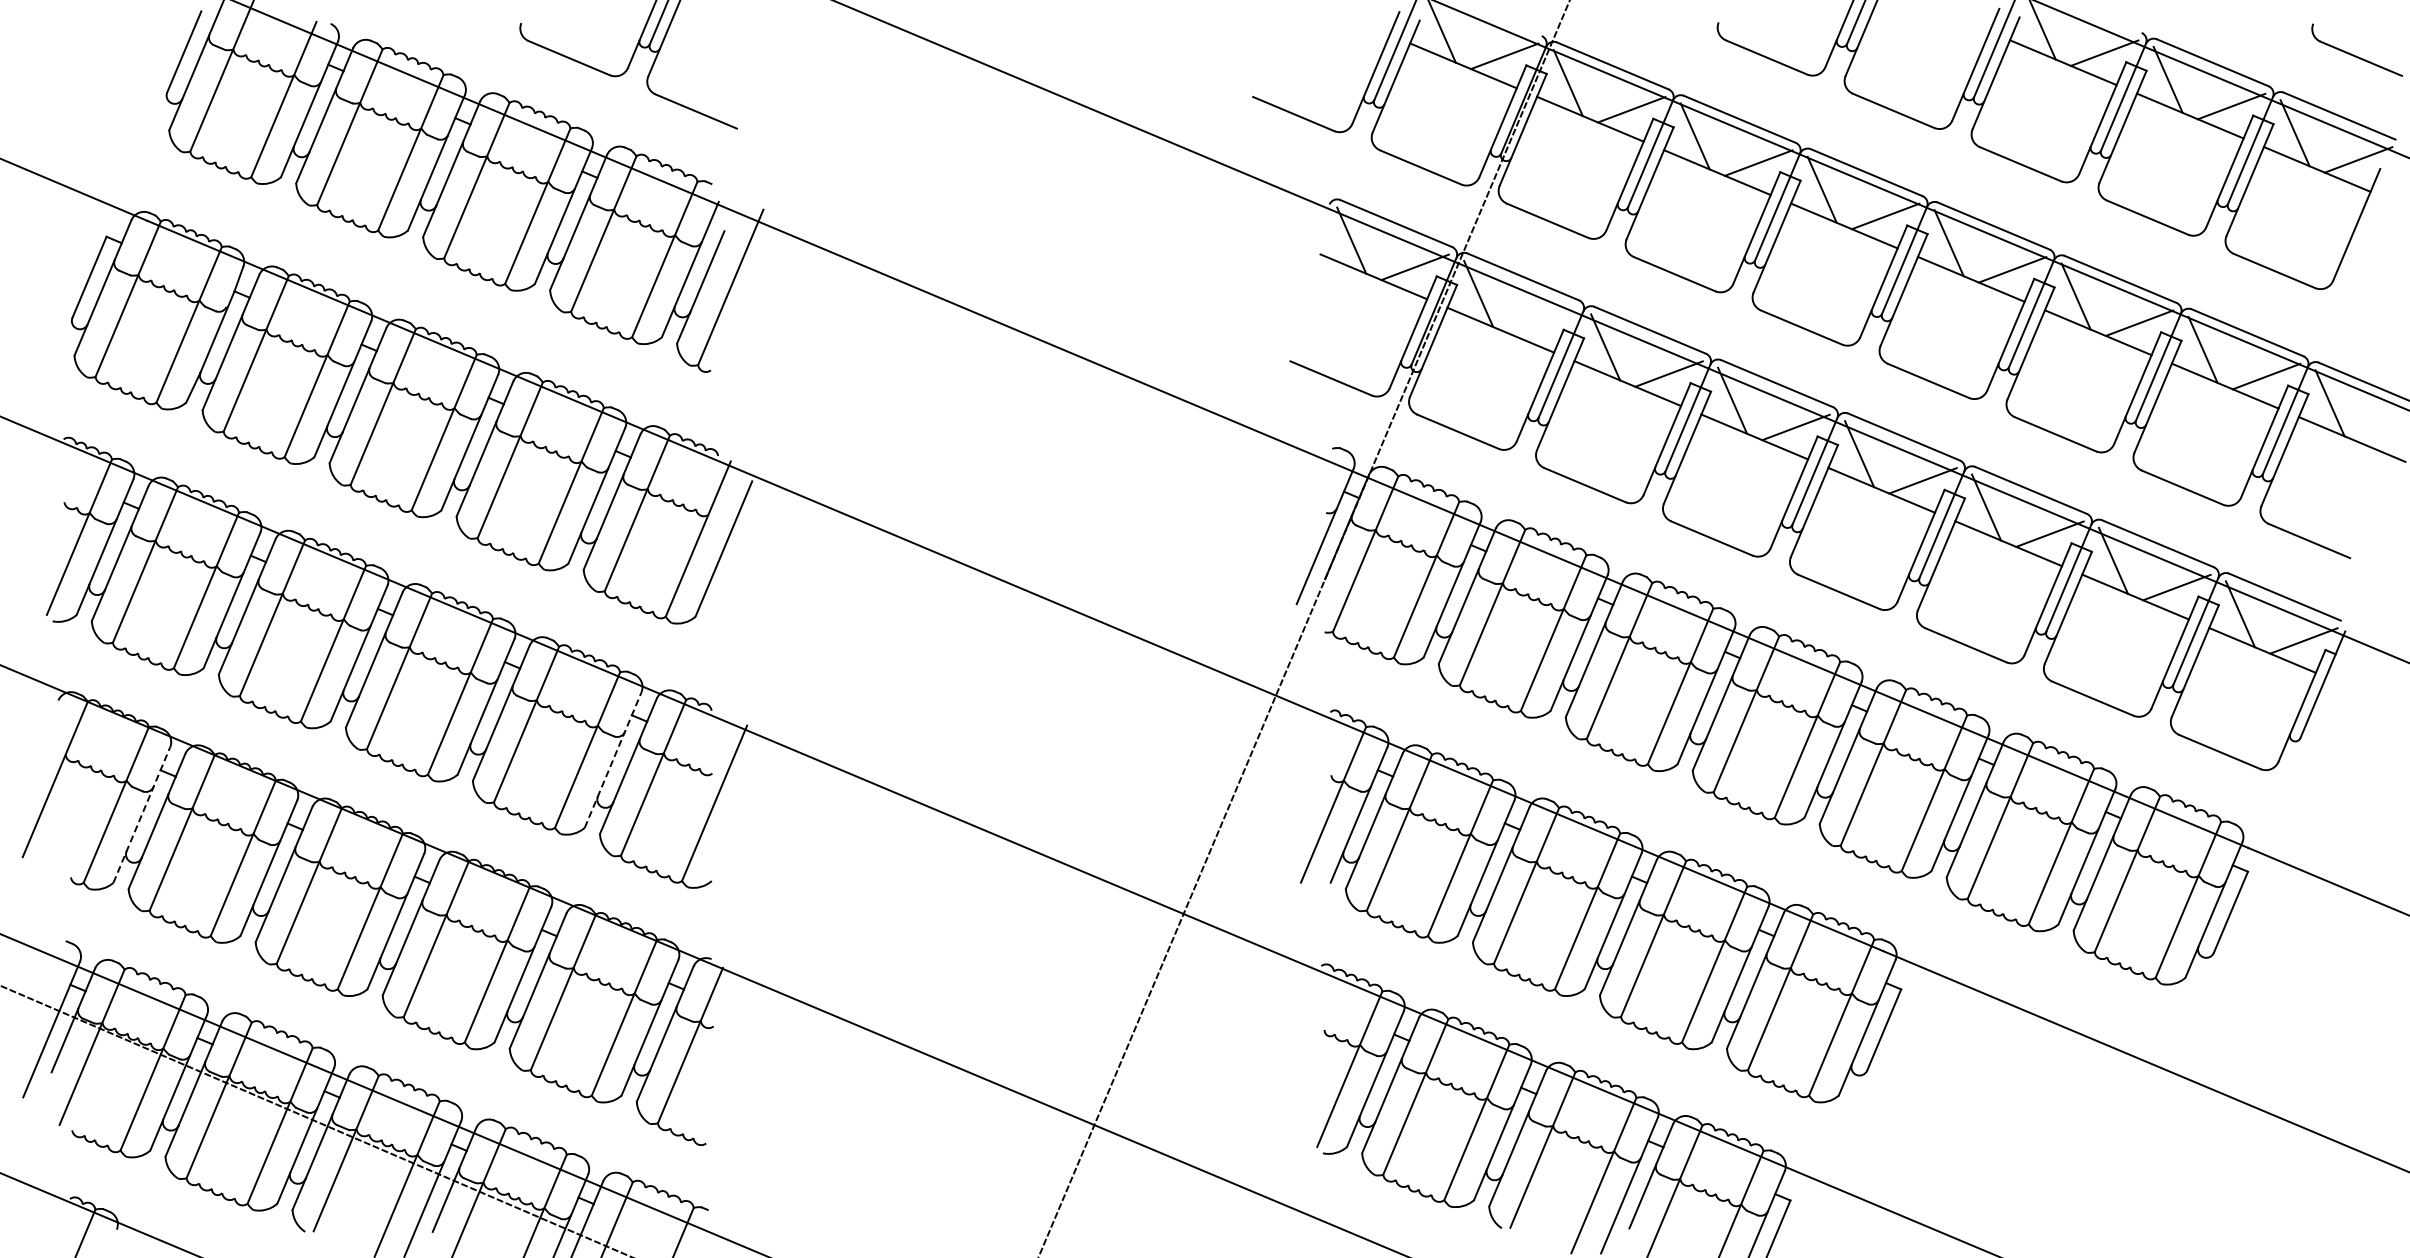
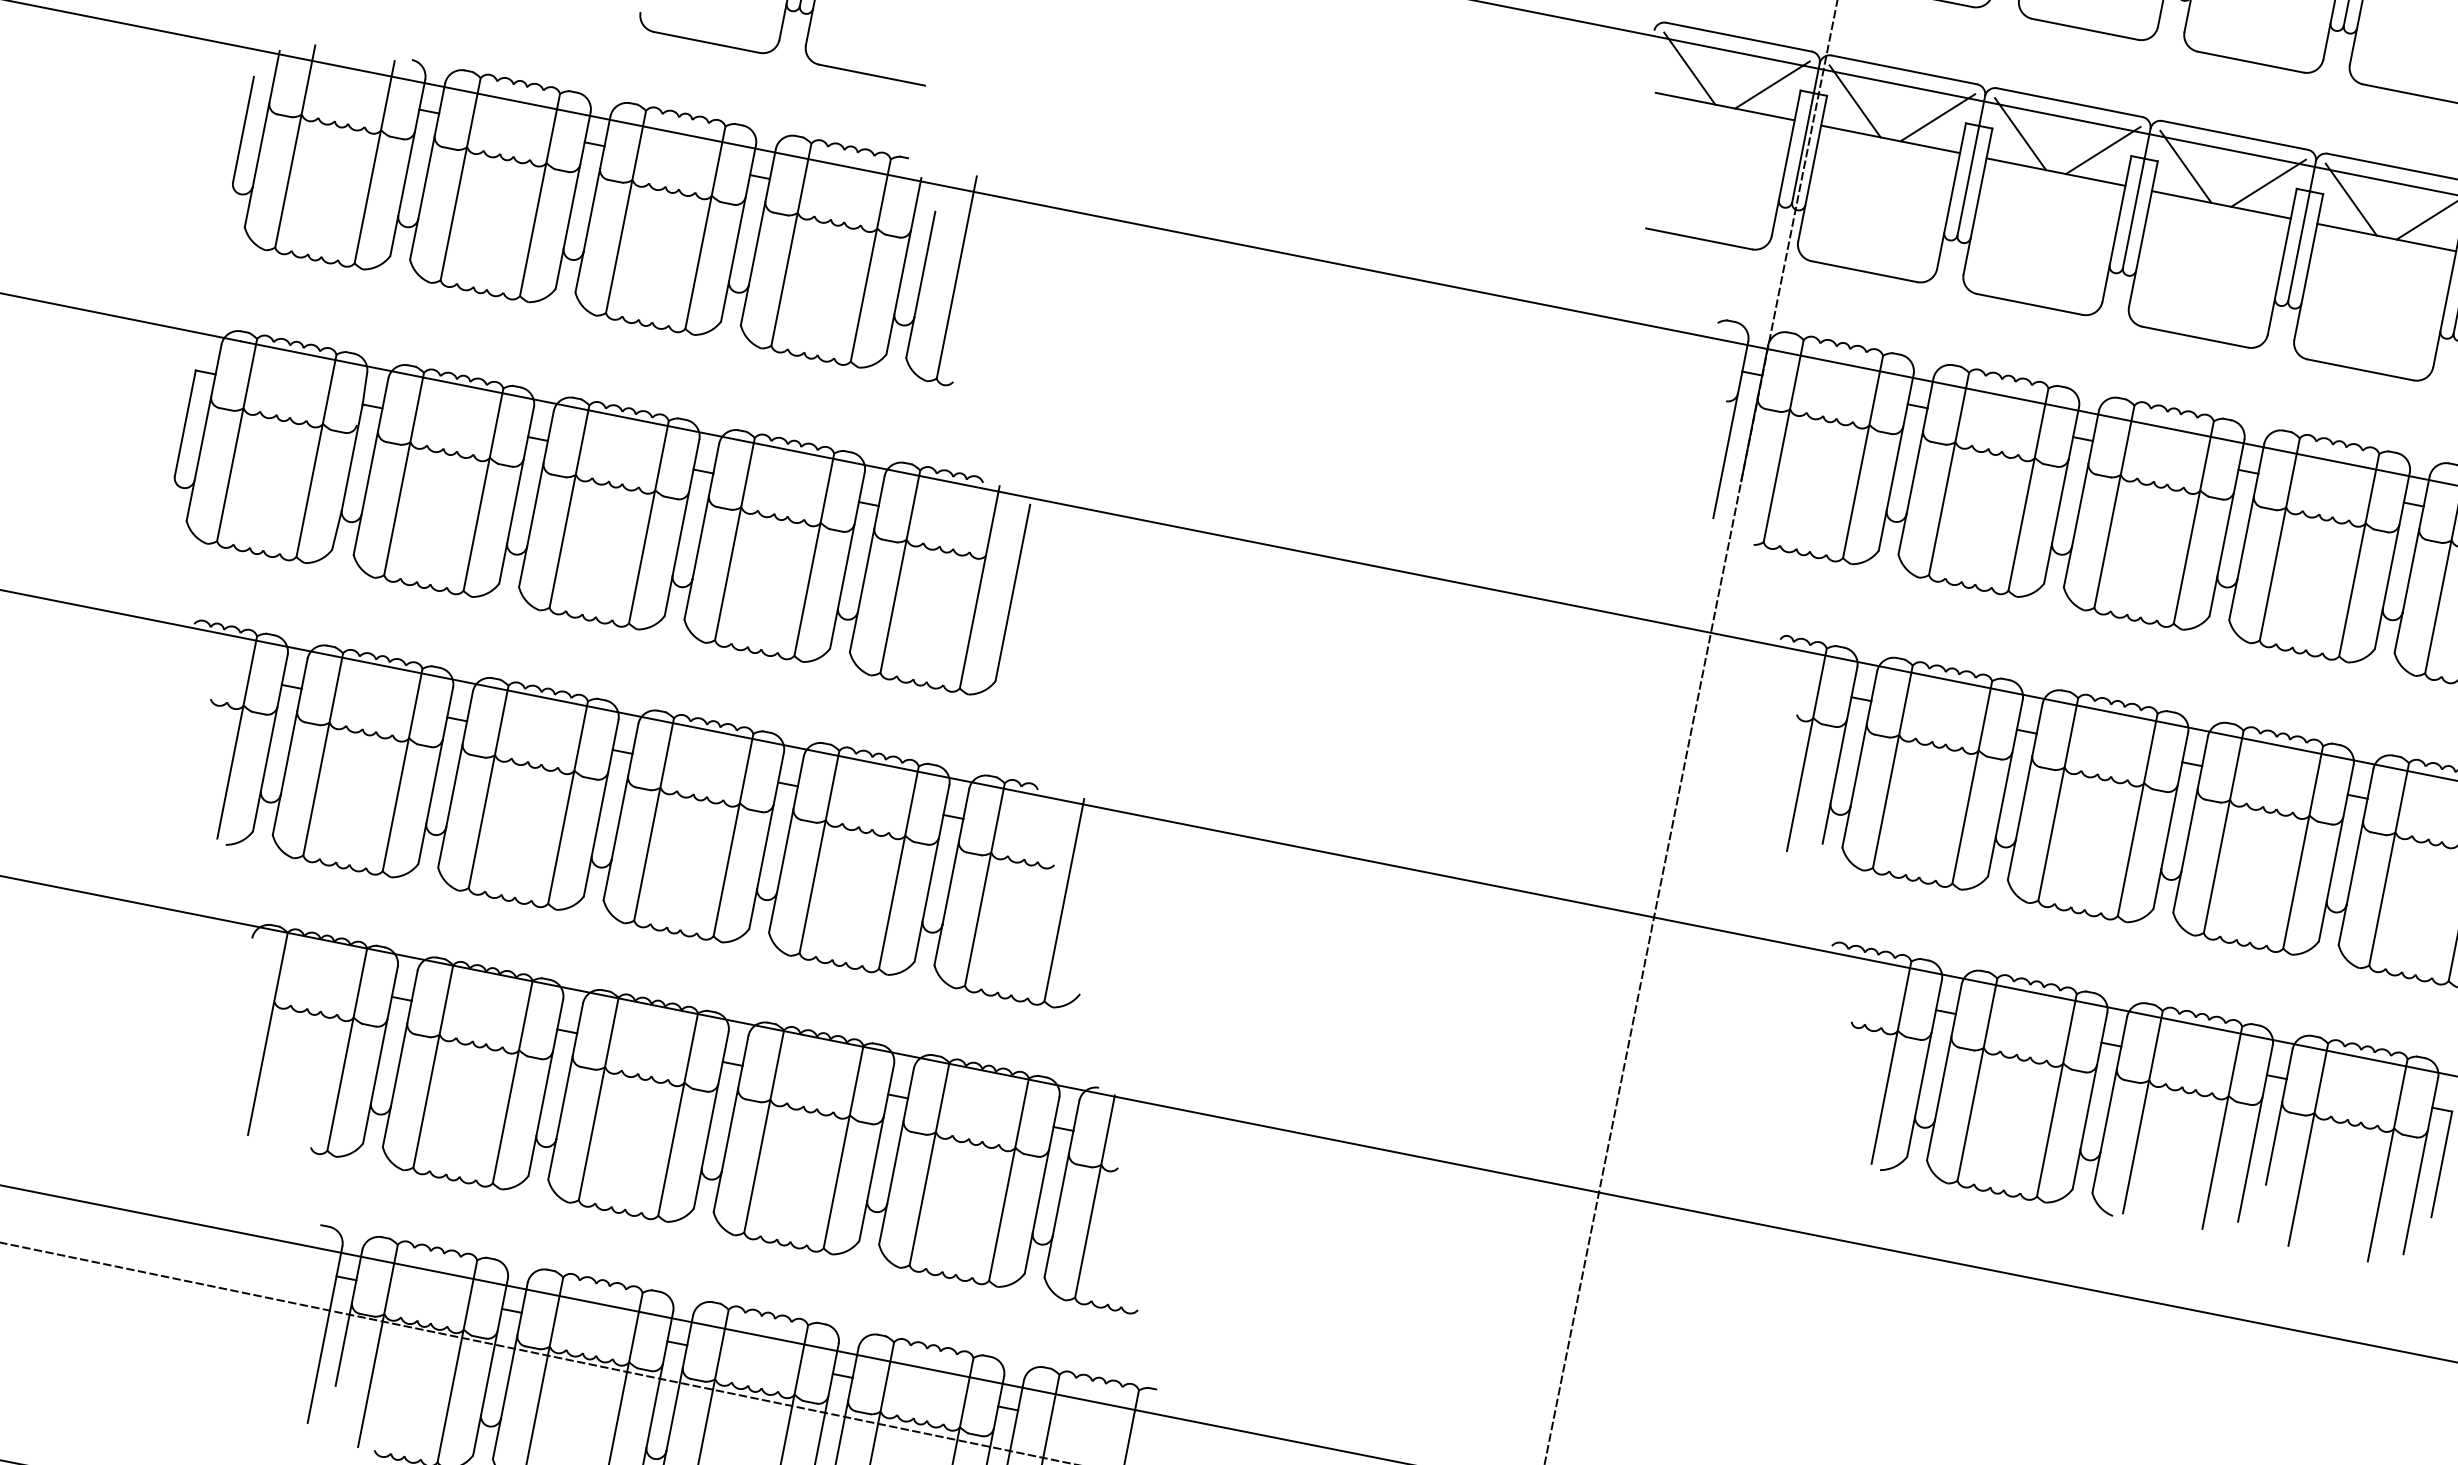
line: (1541, 320) -> (1937, 117), added
line: (613, 759) -> (932, 872), dashed -> solid
line: (142, 814) -> (381, 1054), dashed -> solid

